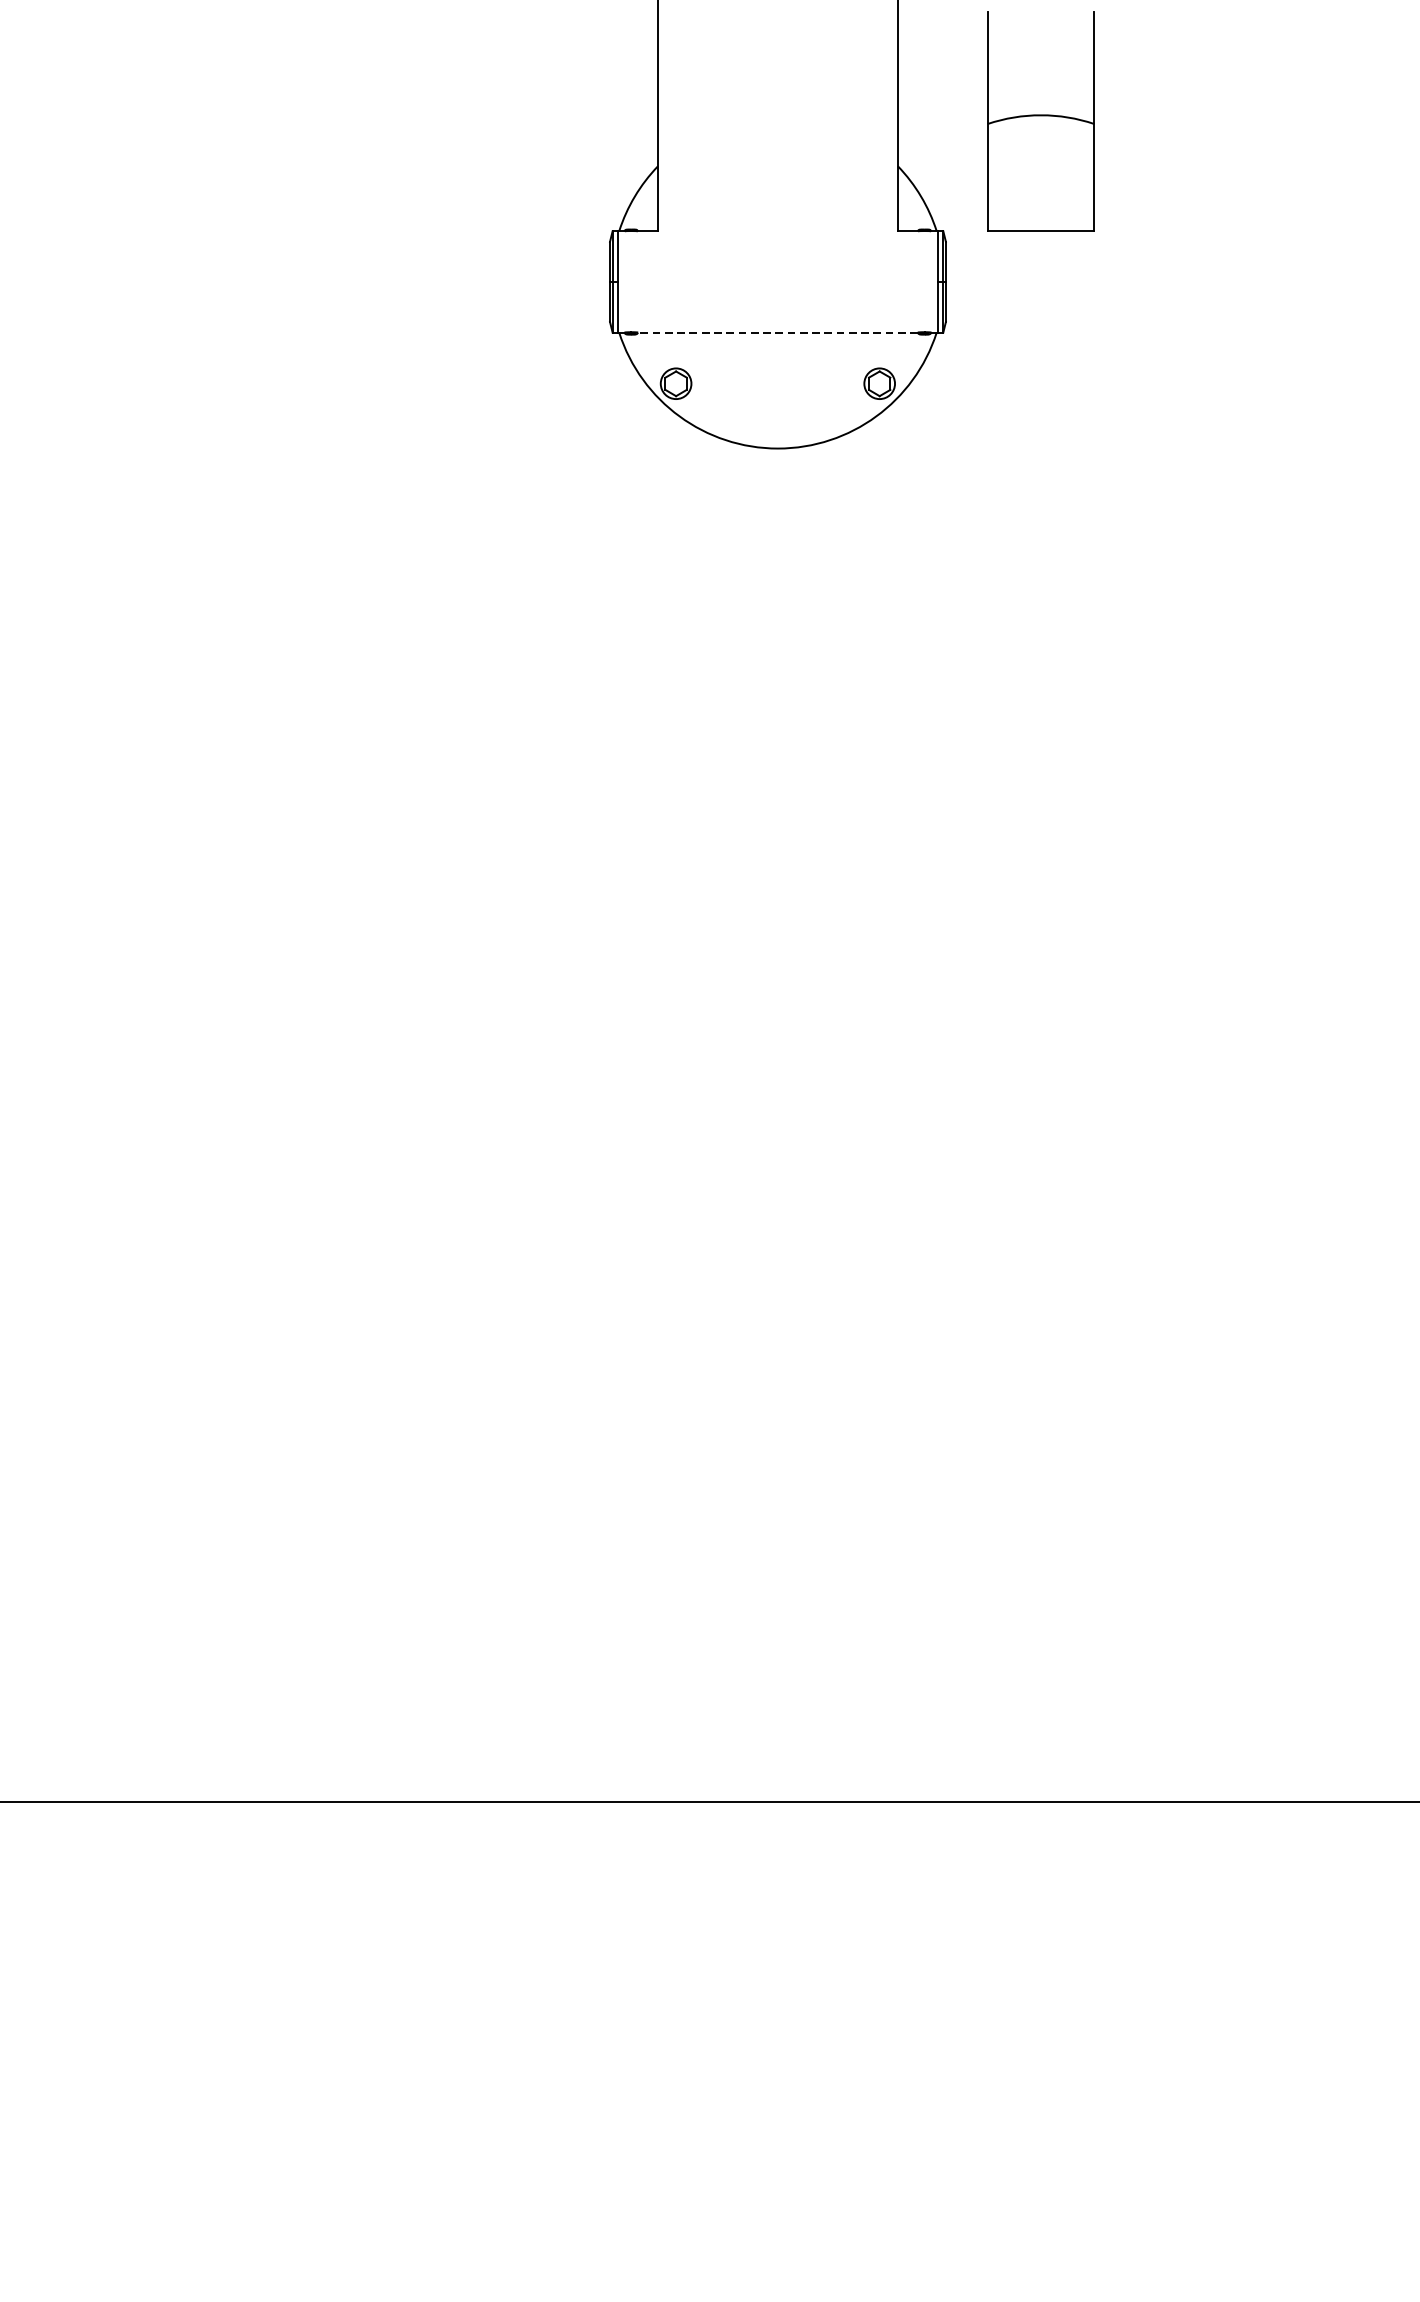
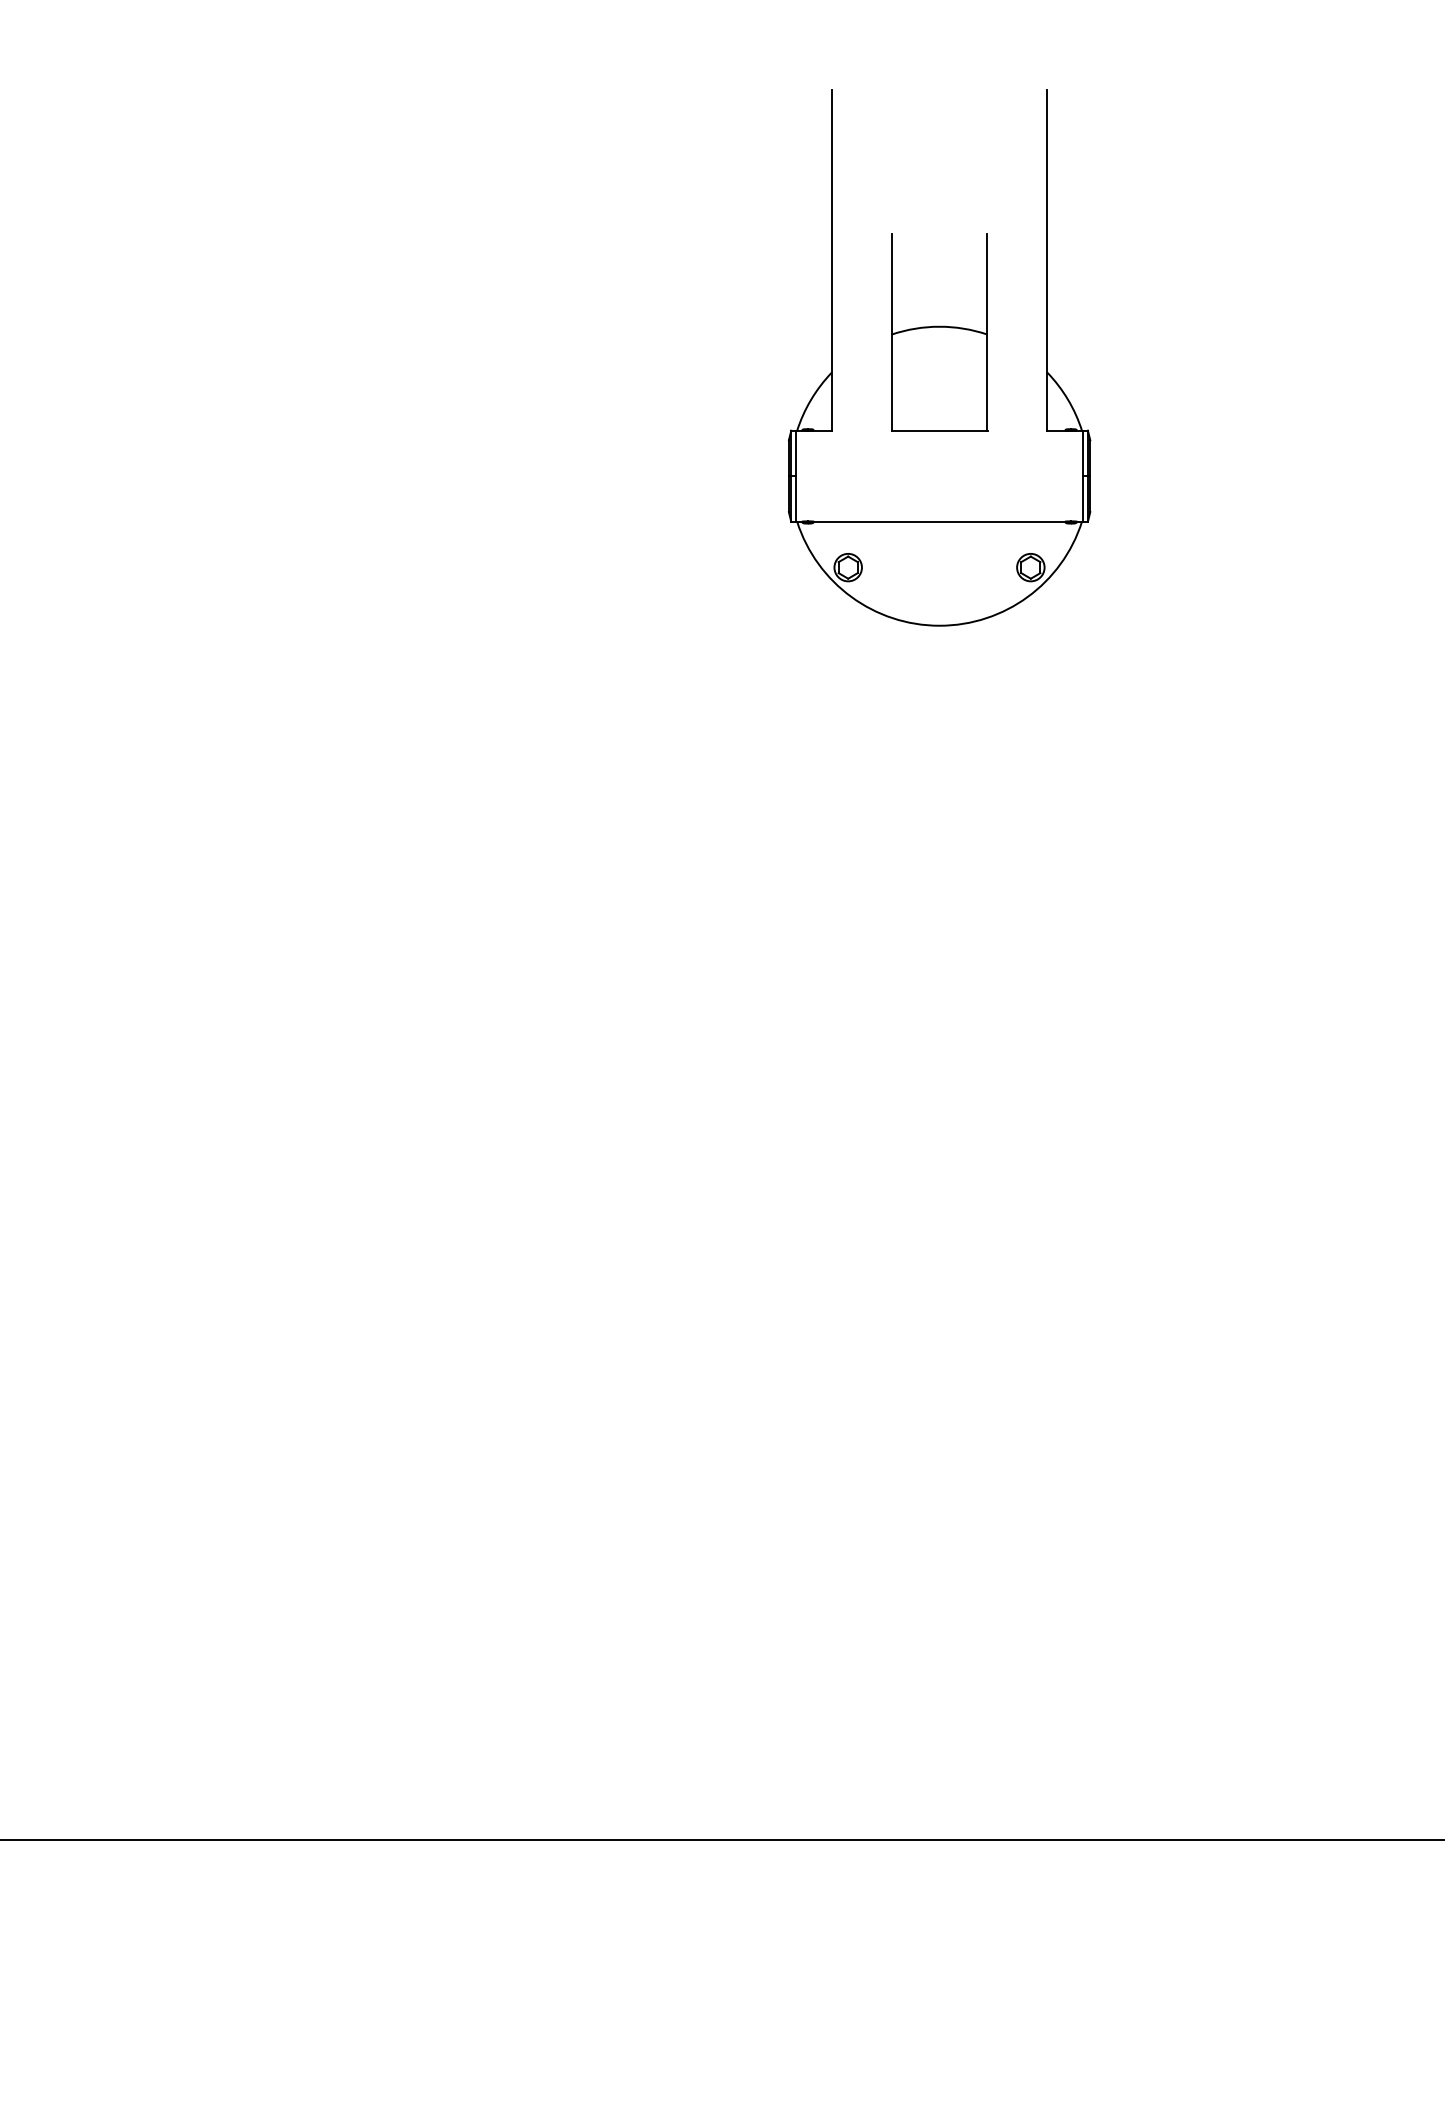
part: (1040, 121) -> (939, 332), moved
line: (777, 332) -> (939, 521), dashed -> solid

